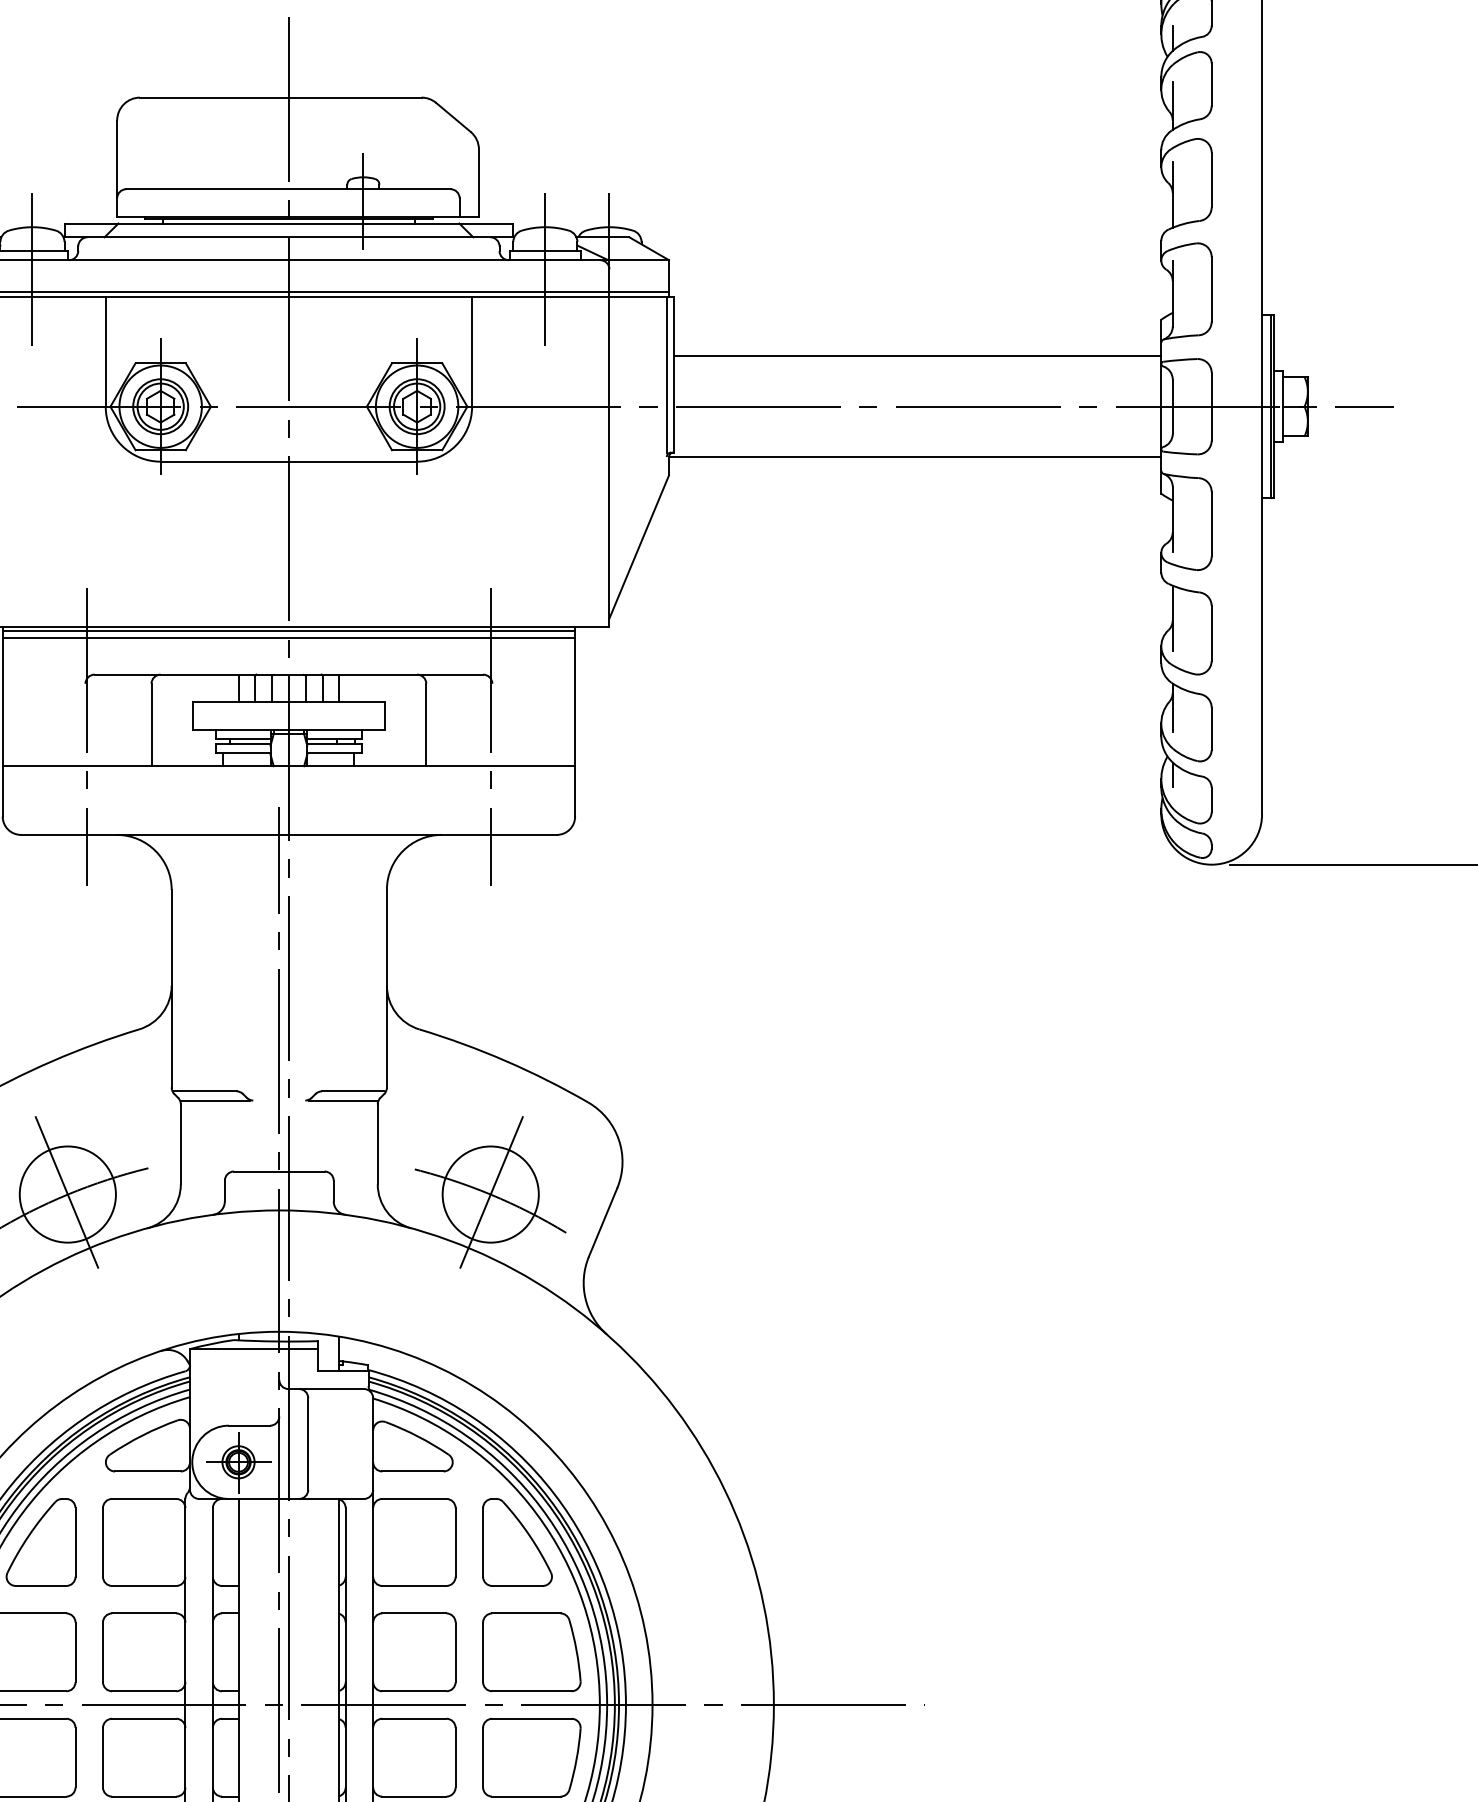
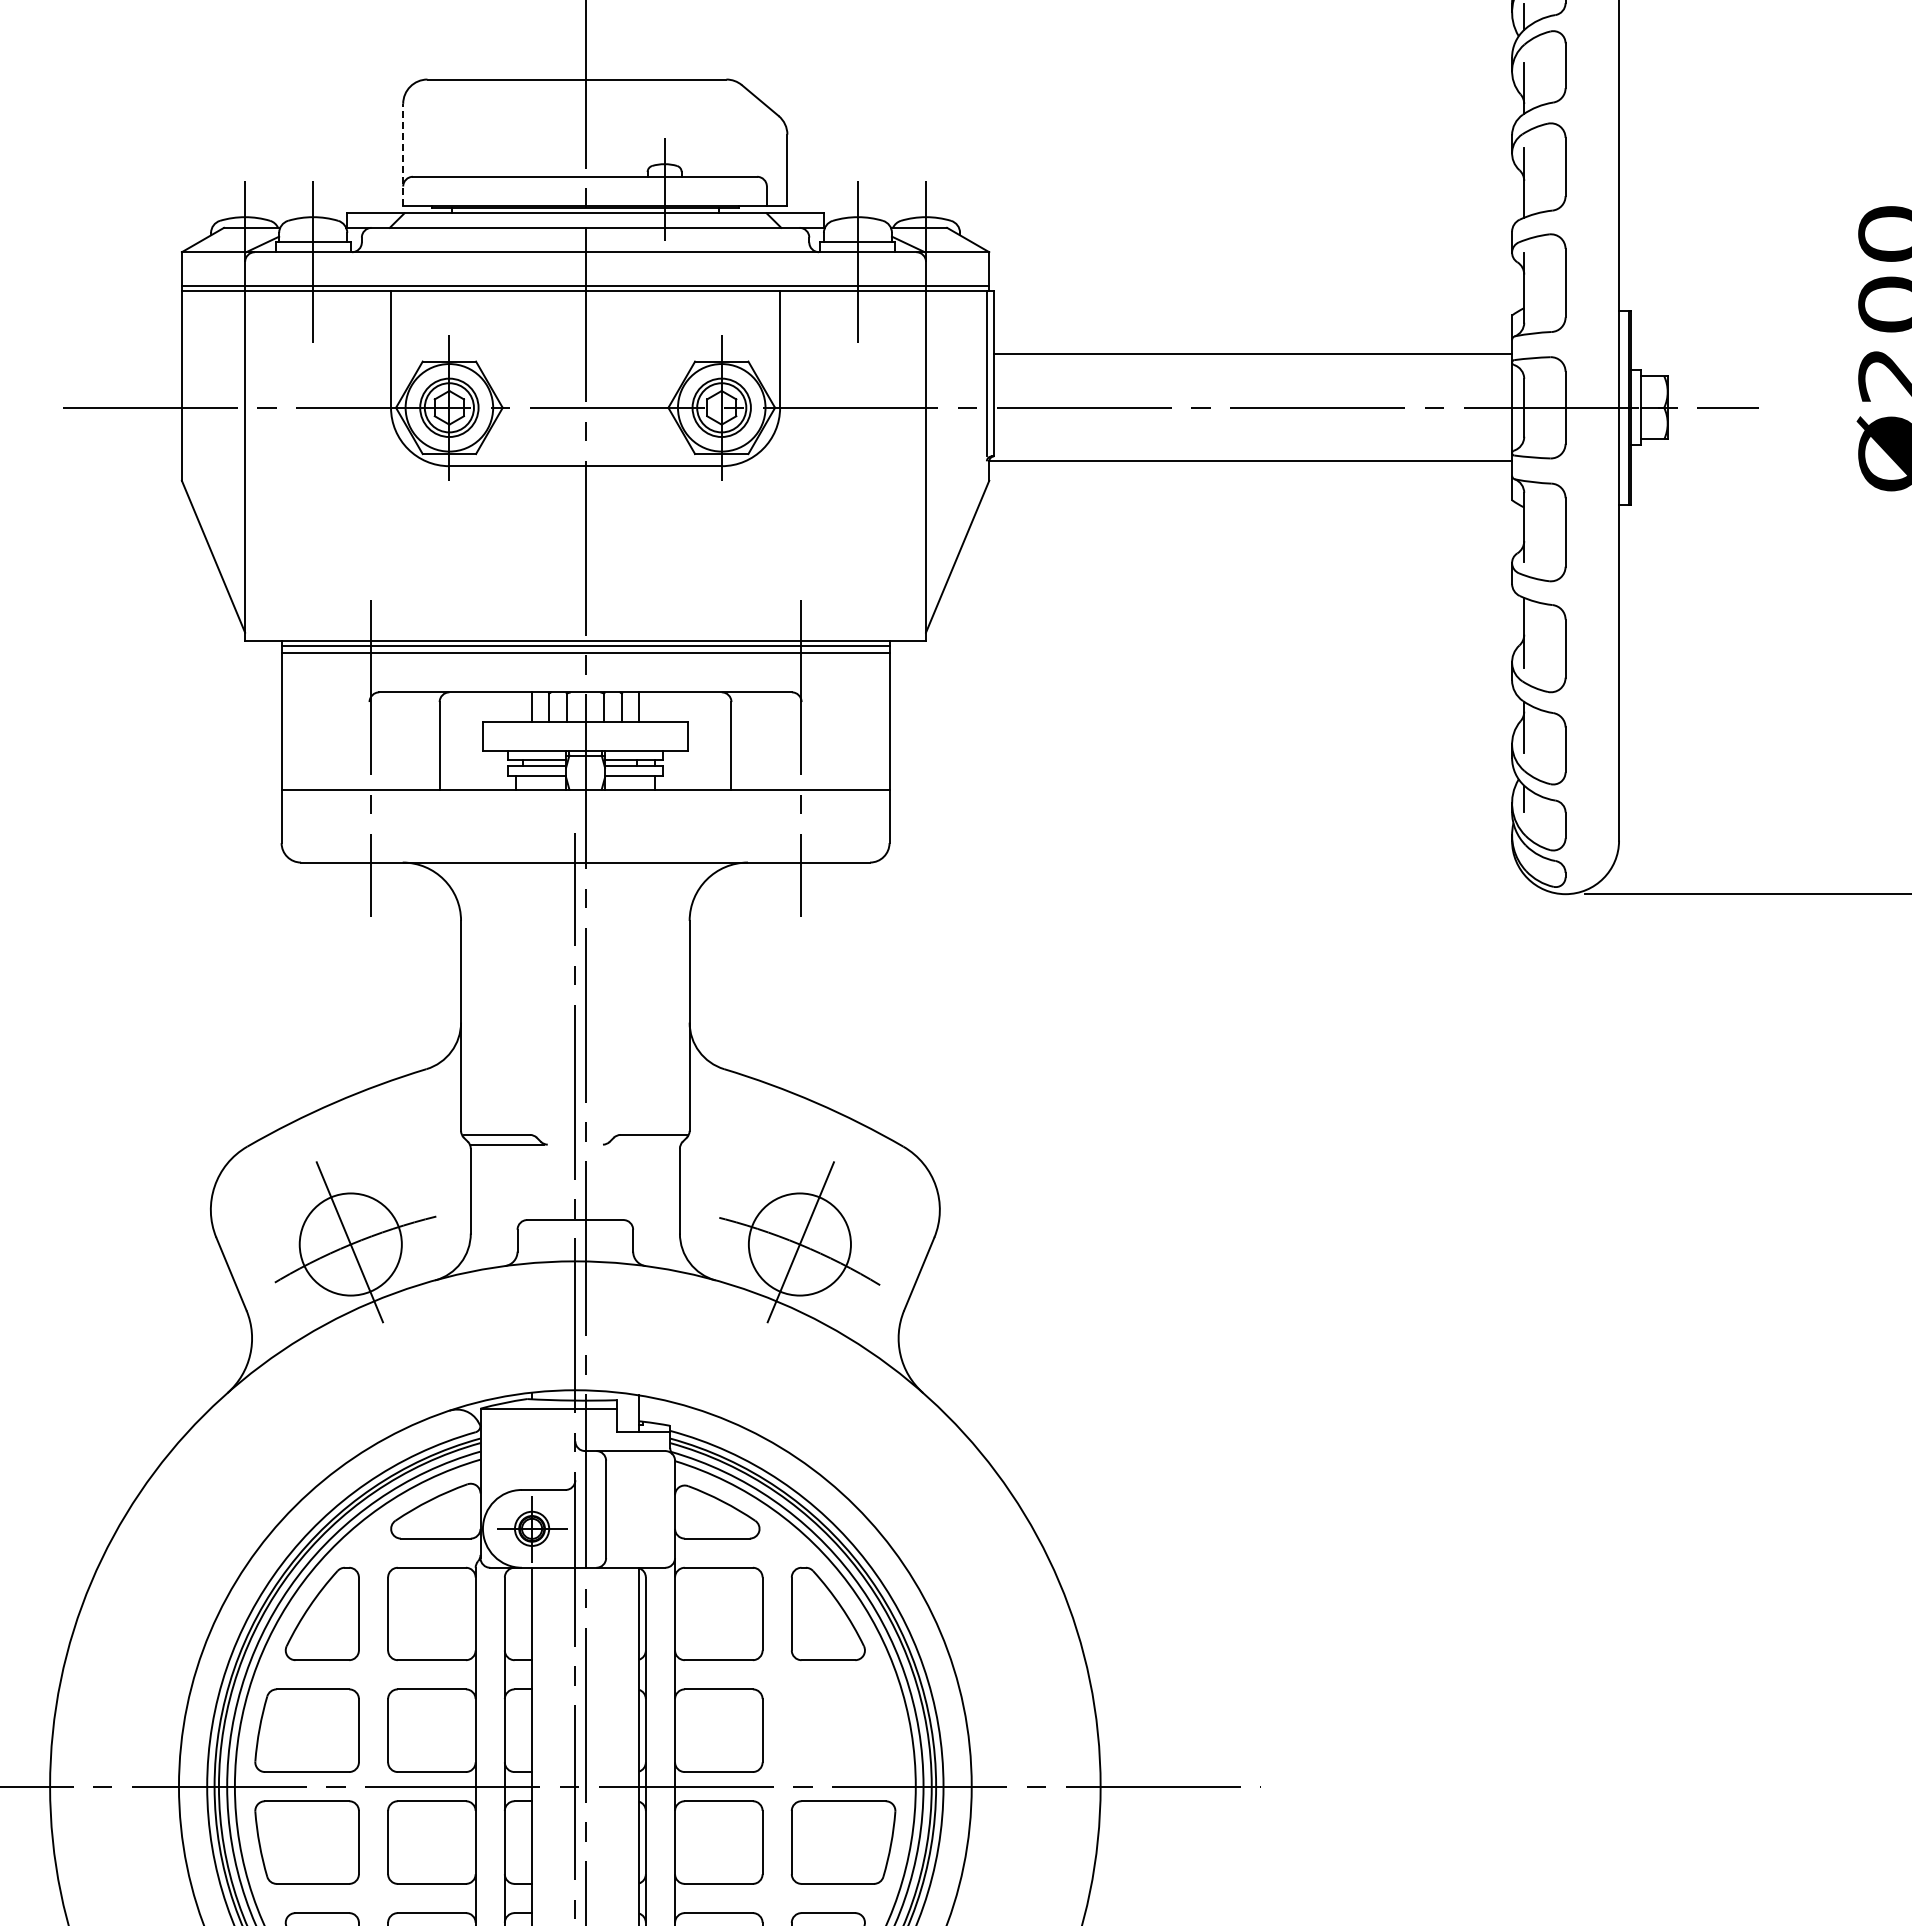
line: (117, 168) -> (403, 154), solid -> dashed
line: (342, 1100) -> (642, 1144), removed
part: (531, 1652) -> (843, 1730), removed

